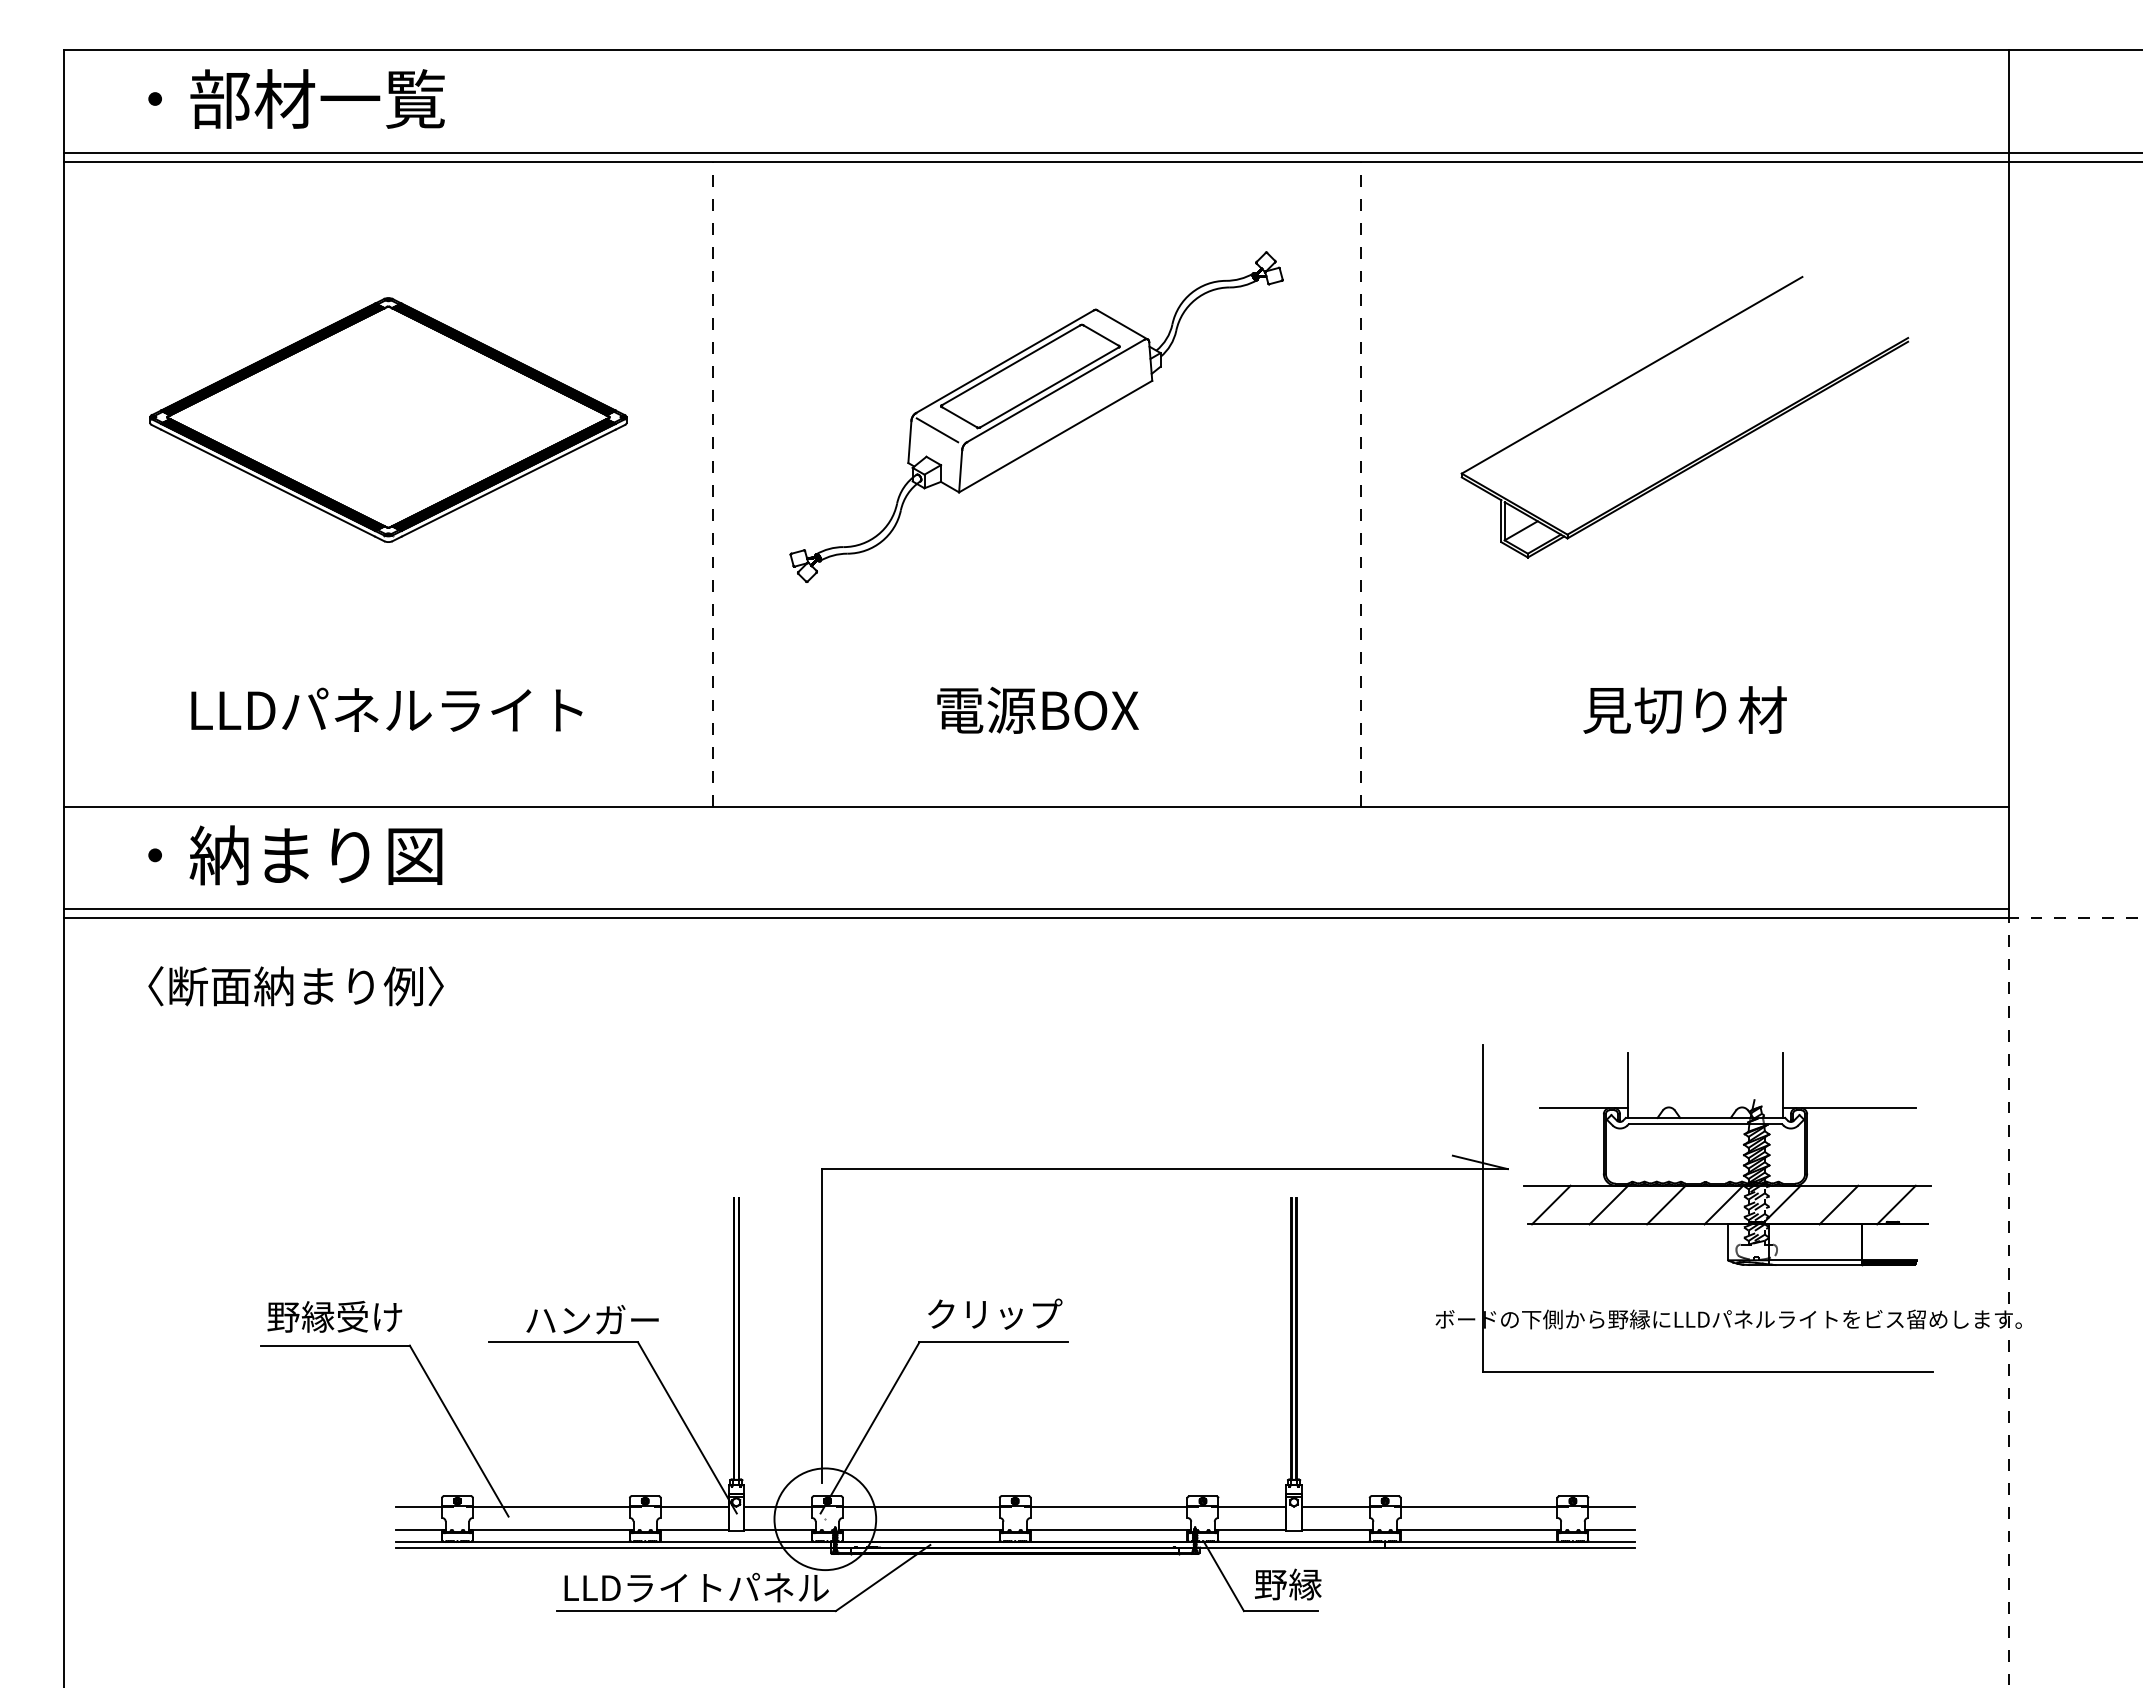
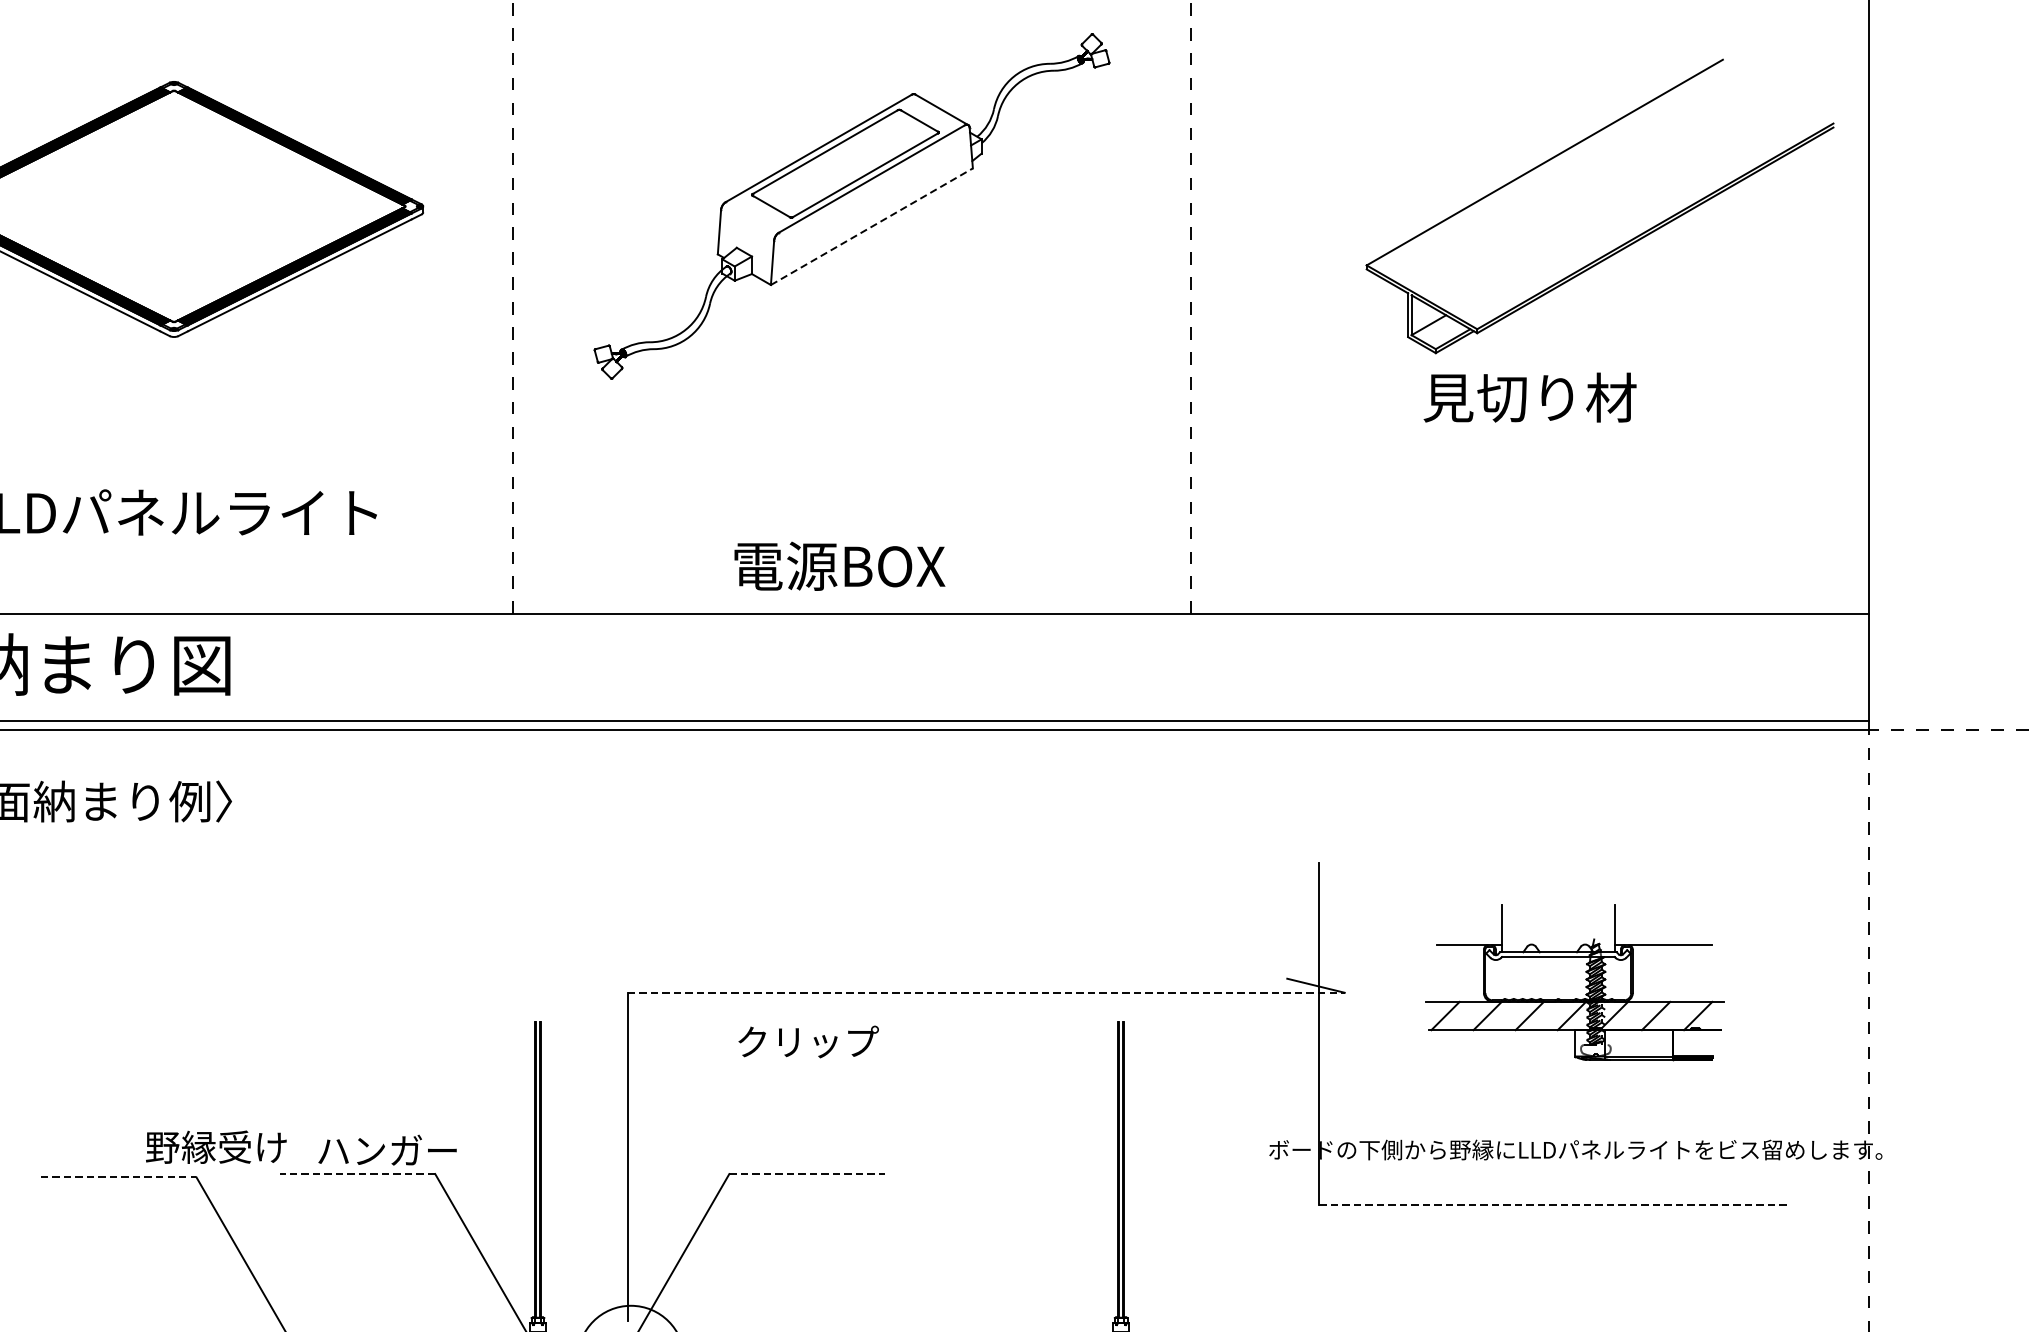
line: (937, 430) -> (748, 220), removed
line: (1056, 436) -> (872, 226), solid -> dashed
part: (1705, 453) -> (1621, 244), moved
text: (1037, 709) -> (839, 565), moved
text: (1684, 709) -> (1529, 397), moved
part: (1727, 1159) -> (1574, 982), size x0.7
line: (1165, 1169) -> (986, 993), solid -> dashed
text: (995, 1313) -> (808, 1041), moved
text: (334, 1316) -> (216, 1146), moved
line: (563, 1342) -> (357, 1174), solid -> dashed
line: (994, 1342) -> (807, 1174), solid -> dashed
line: (335, 1345) -> (118, 1177), solid -> dashed
line: (1708, 1371) -> (1554, 1204), solid -> dashed

